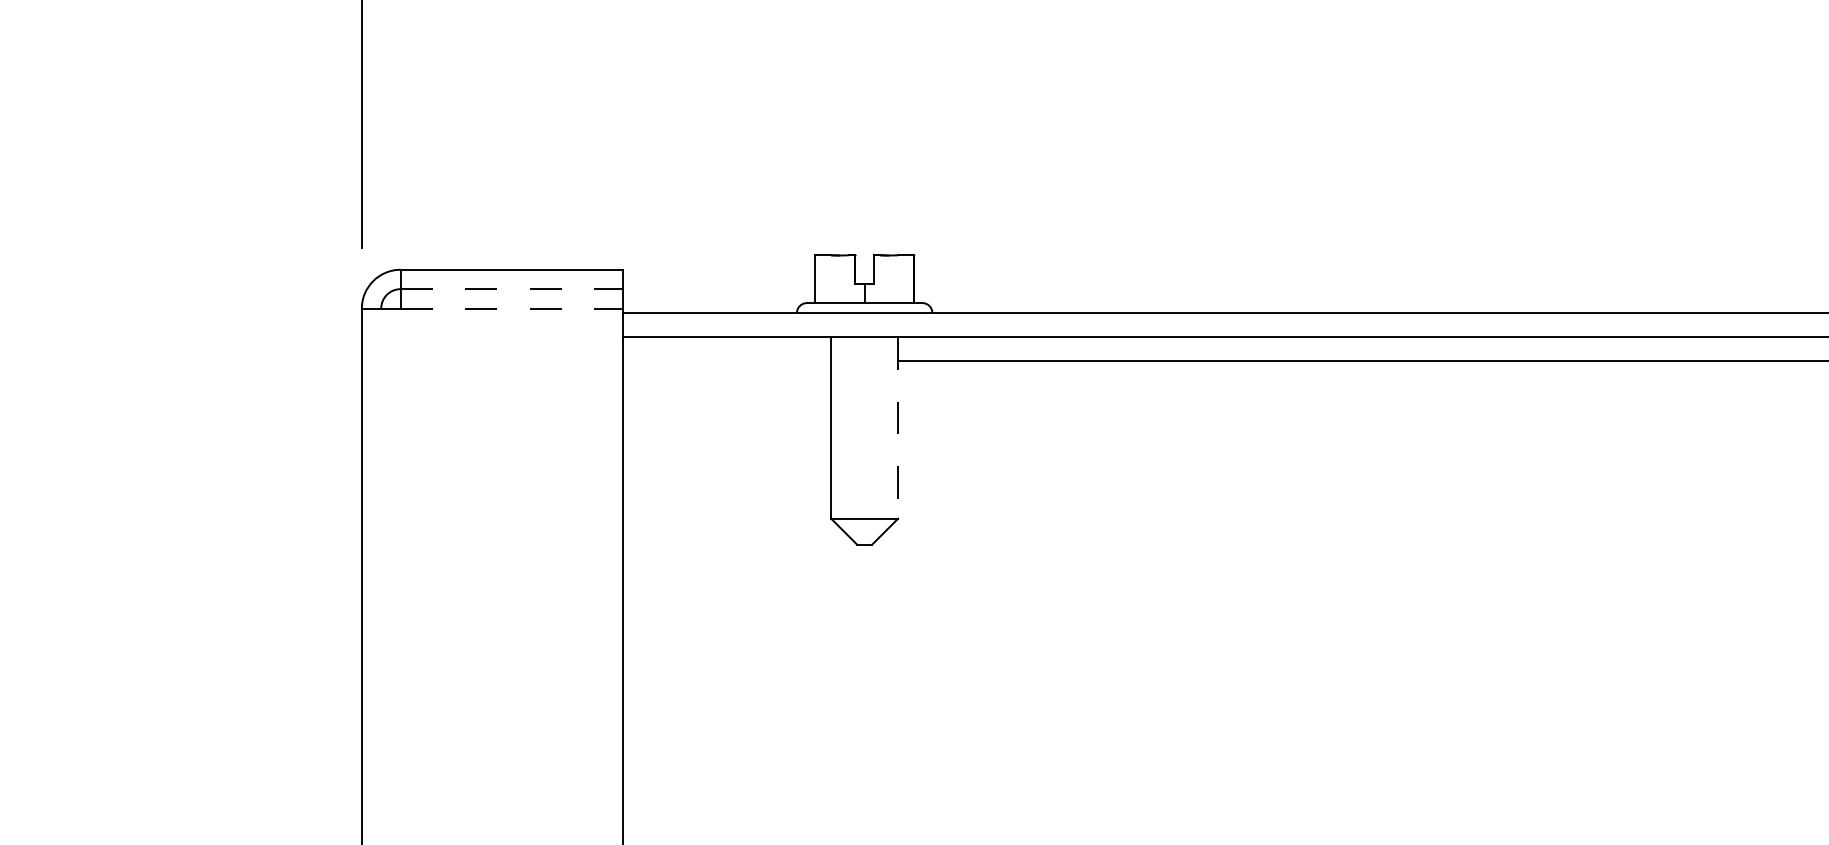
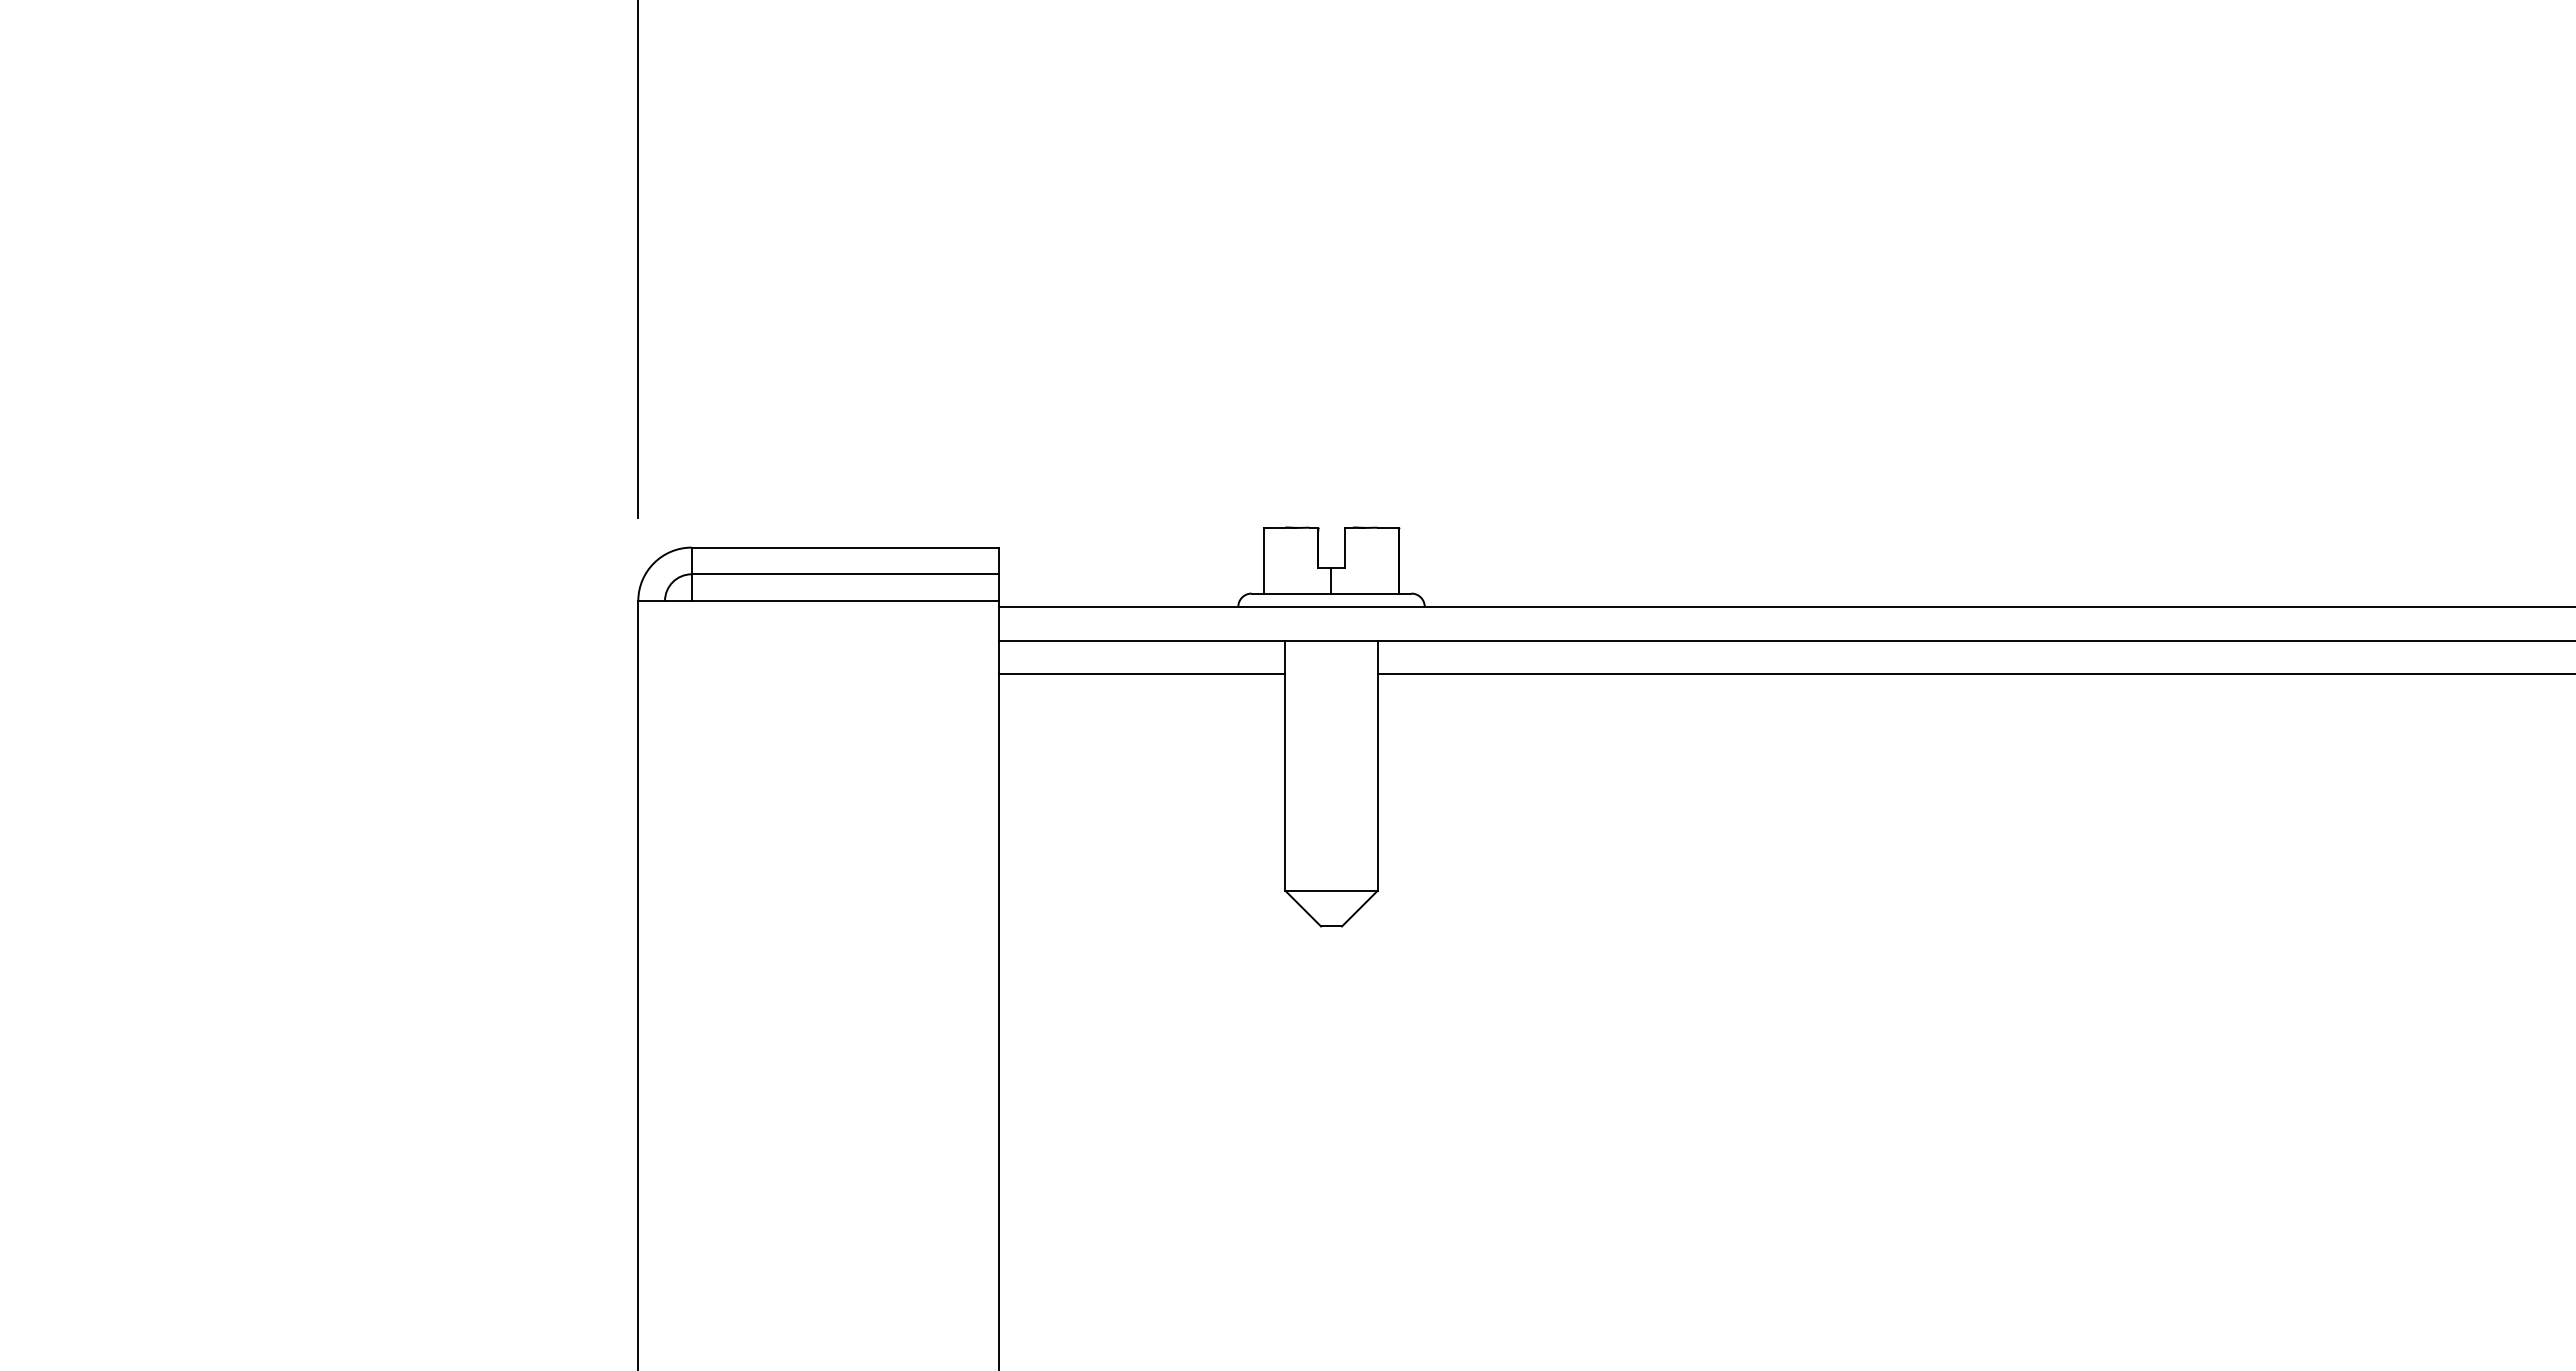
line: (512, 289) -> (845, 574), dashed -> solid
line: (512, 308) -> (845, 601), dashed -> solid
line: (726, 361) -> (1141, 673), added
line: (898, 428) -> (1377, 766), dashed -> solid

